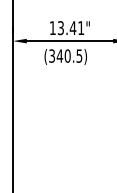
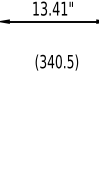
text: (65, 56) -> (56, 62), moved

